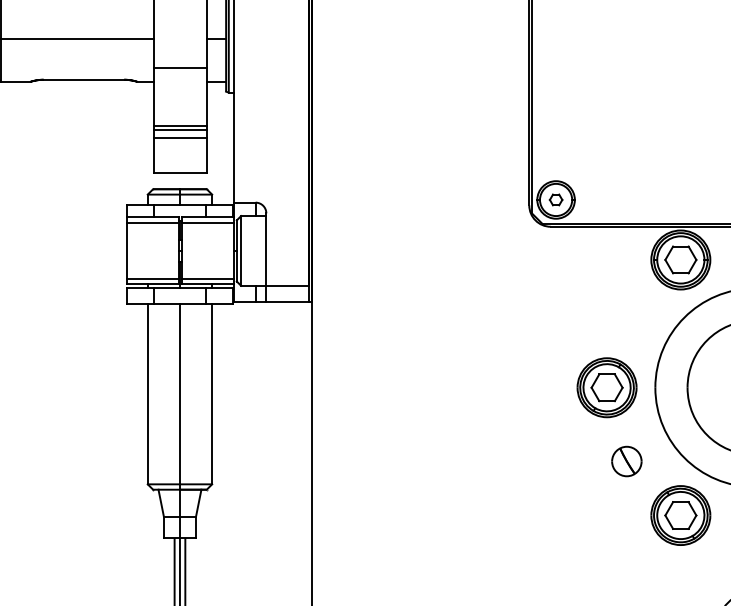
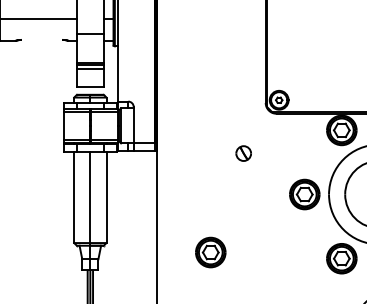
line: (82, 78) -> (41, 39), removed
part: (626, 461) -> (243, 153), moved
part: (419, 503) -> (210, 252), added

